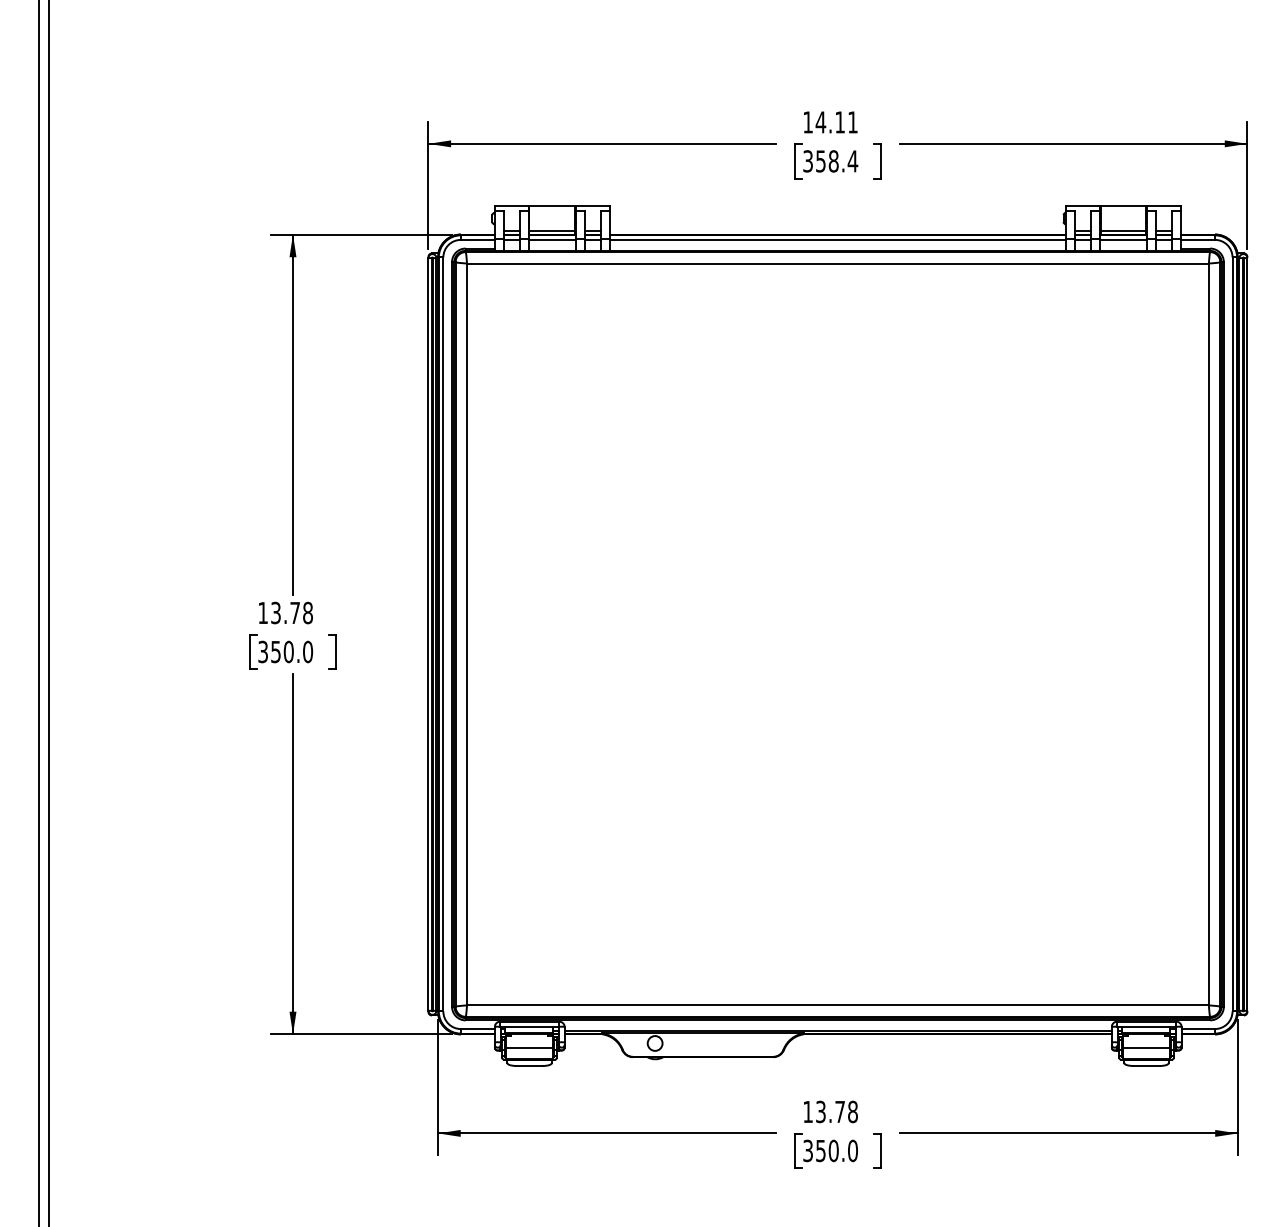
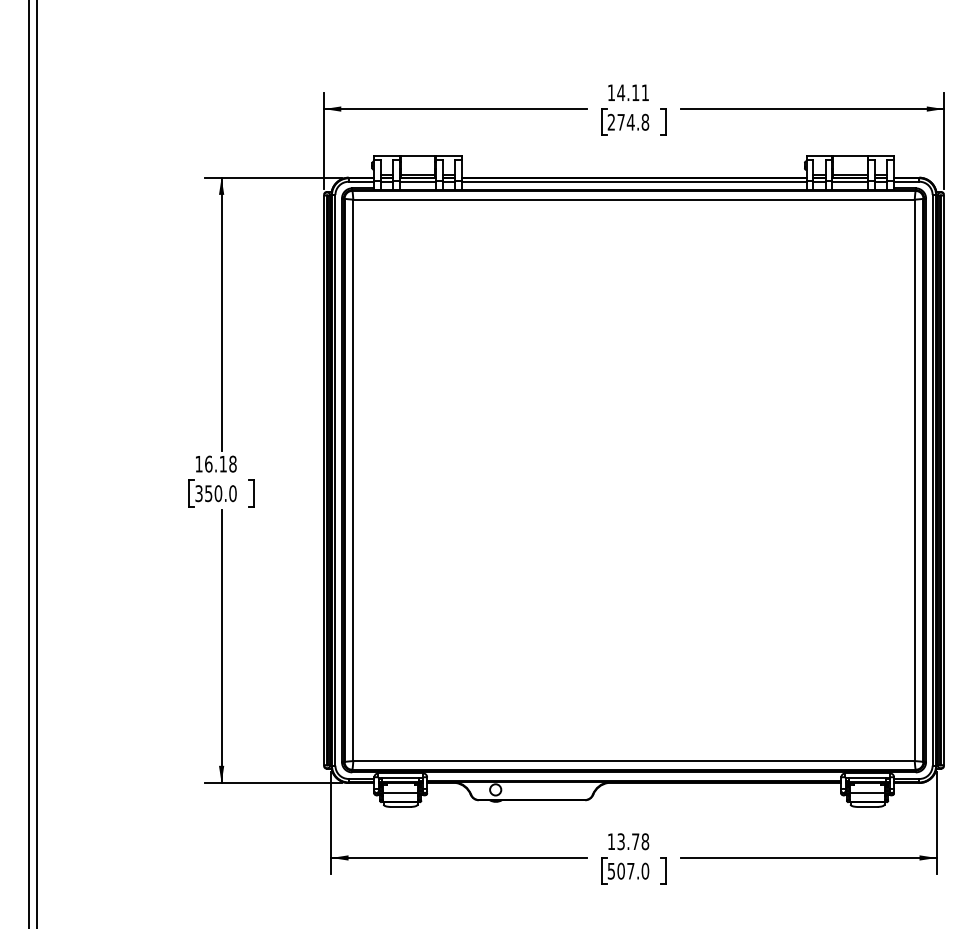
text: (830, 161) -> (628, 122), 358.4 -> 274.8
text: (285, 612) -> (215, 463), 13.78 -> 16.18
text: (820, 1150) -> (620, 870), 350.0 -> 507.0

